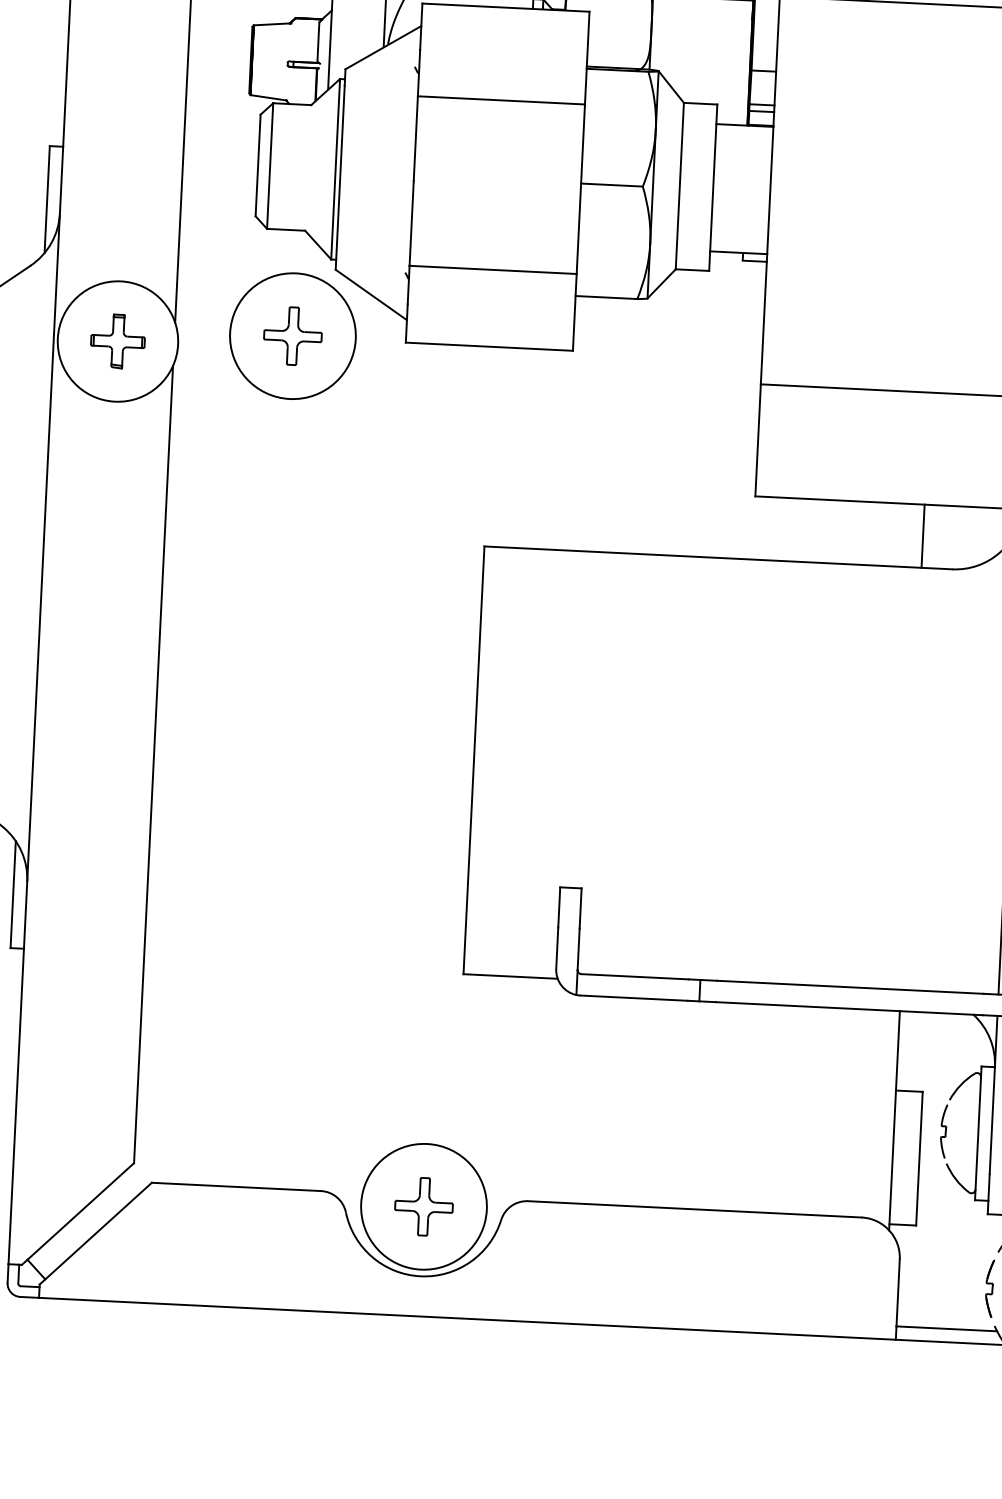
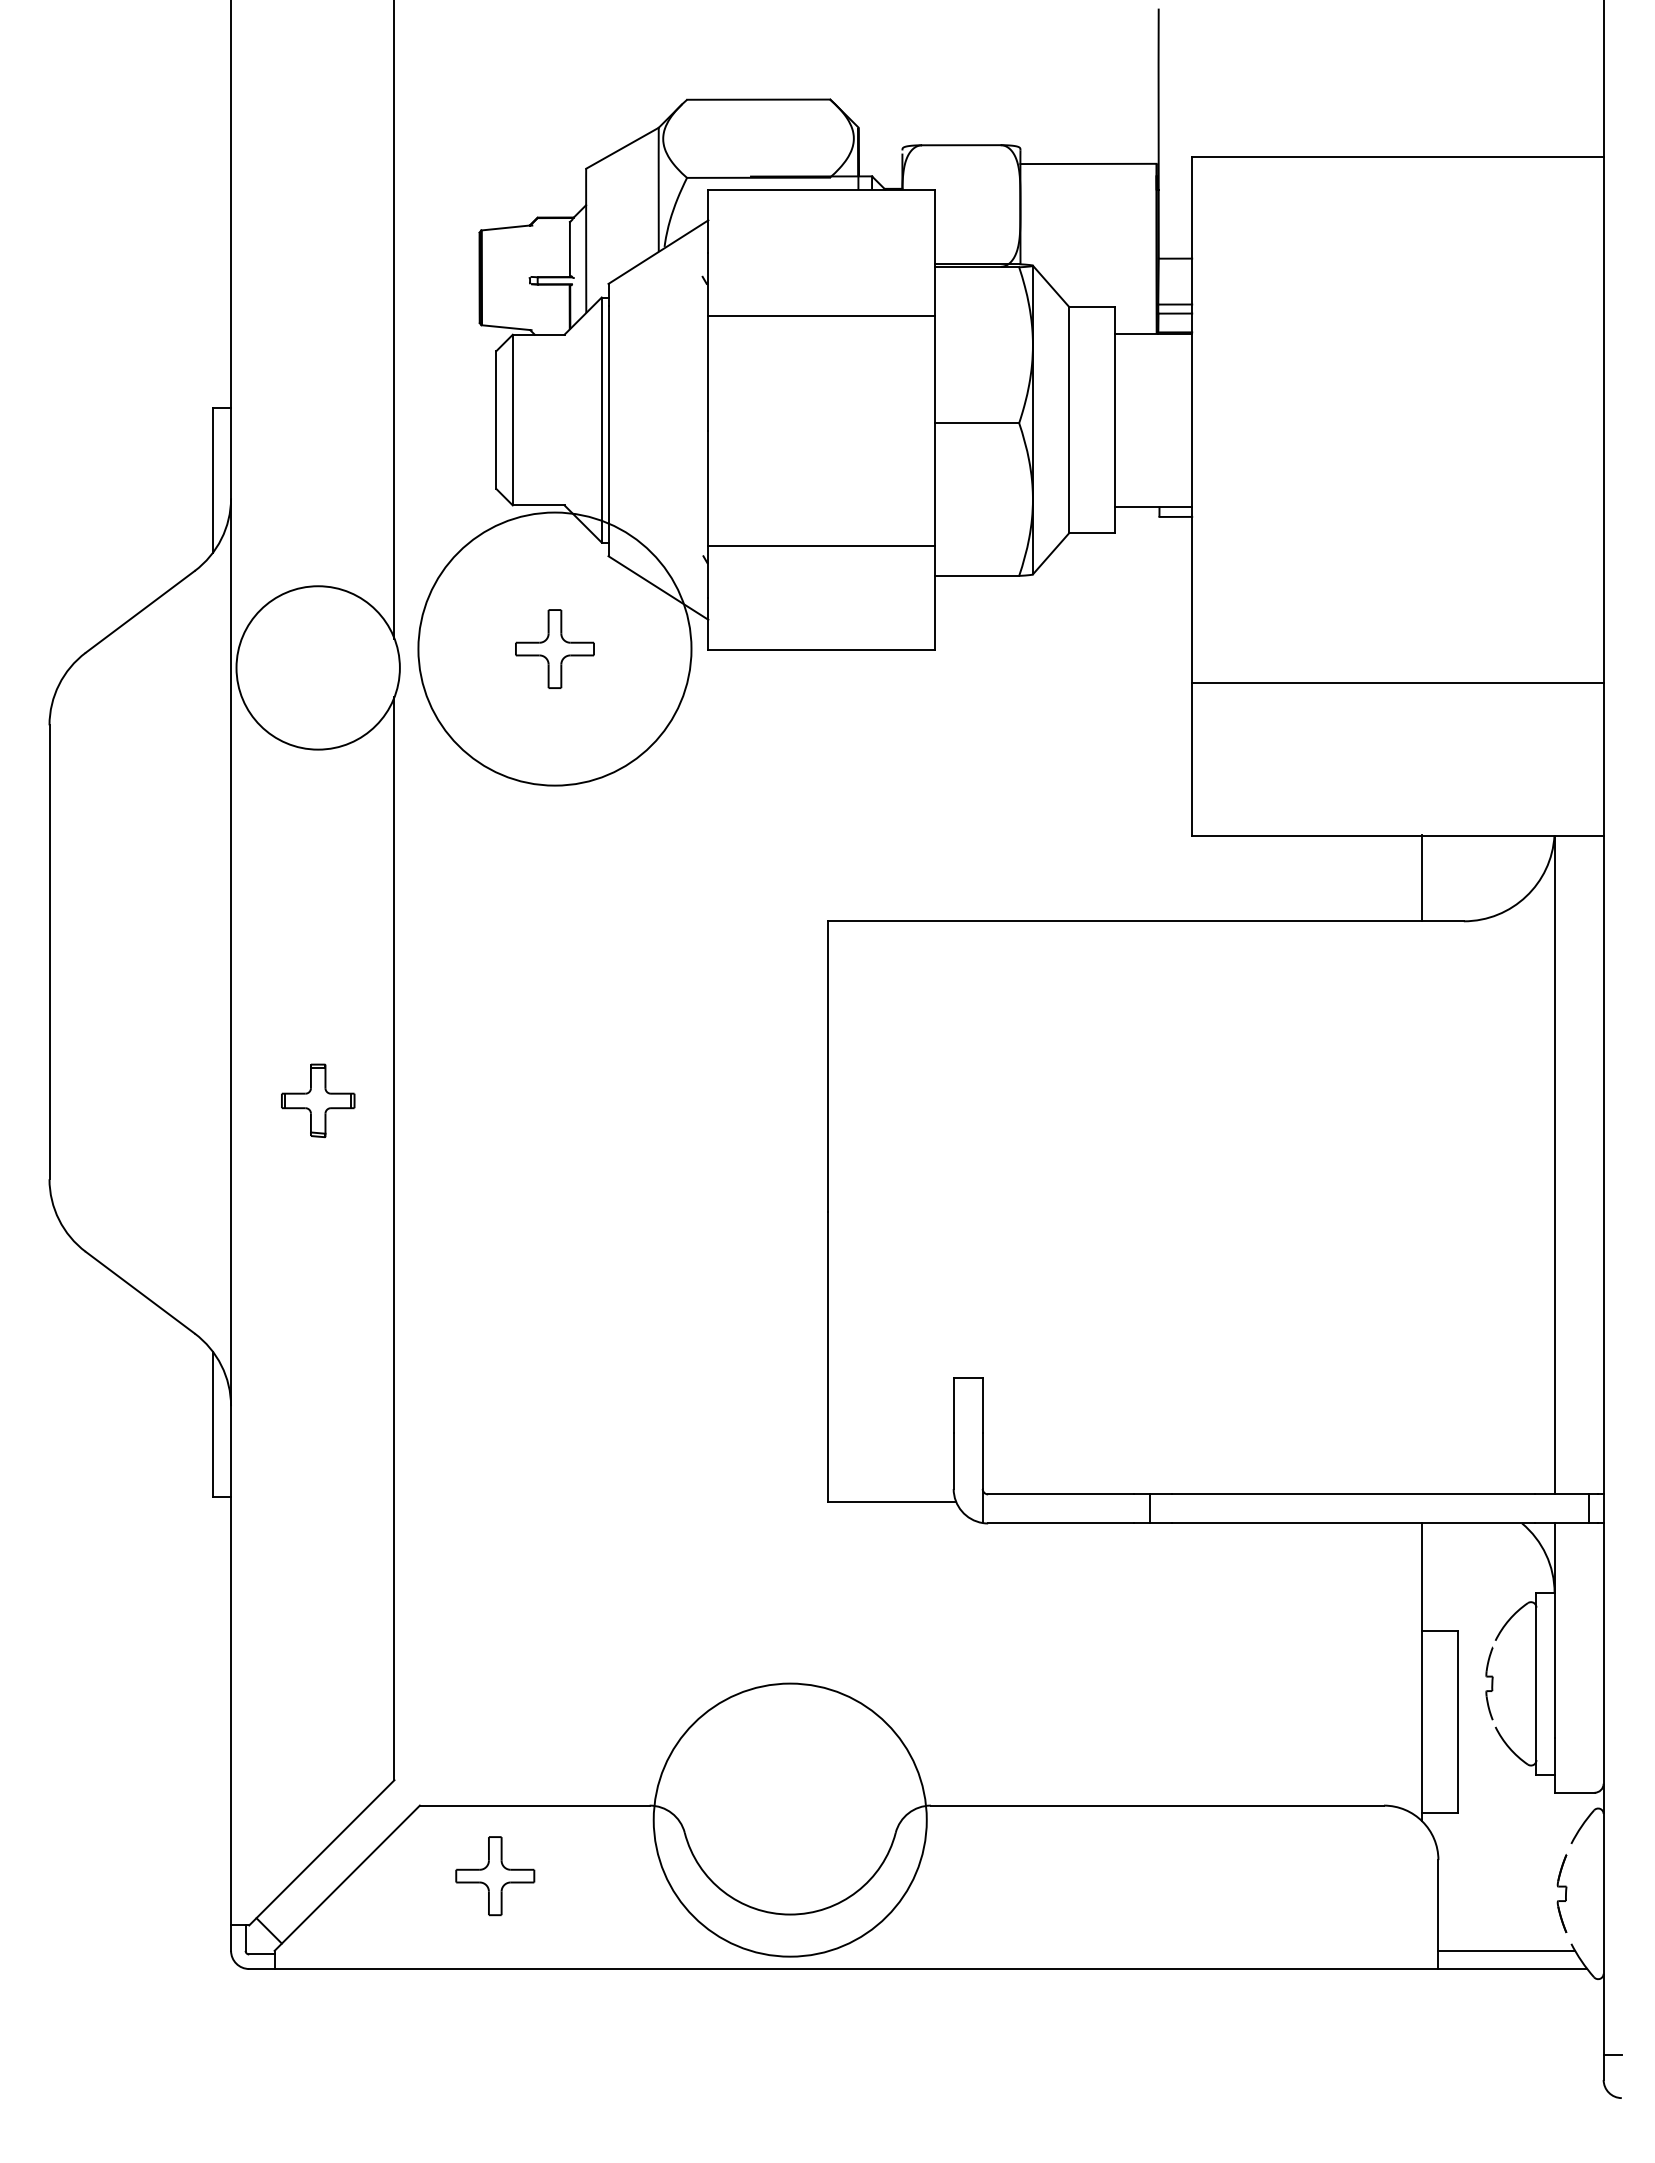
circle: (292, 335) -> (554, 648), size x1.6
part: (118, 341) -> (318, 1100), moved
circle: (423, 1206) -> (789, 1819), size x1.6
part: (424, 1207) -> (495, 1876), moved

